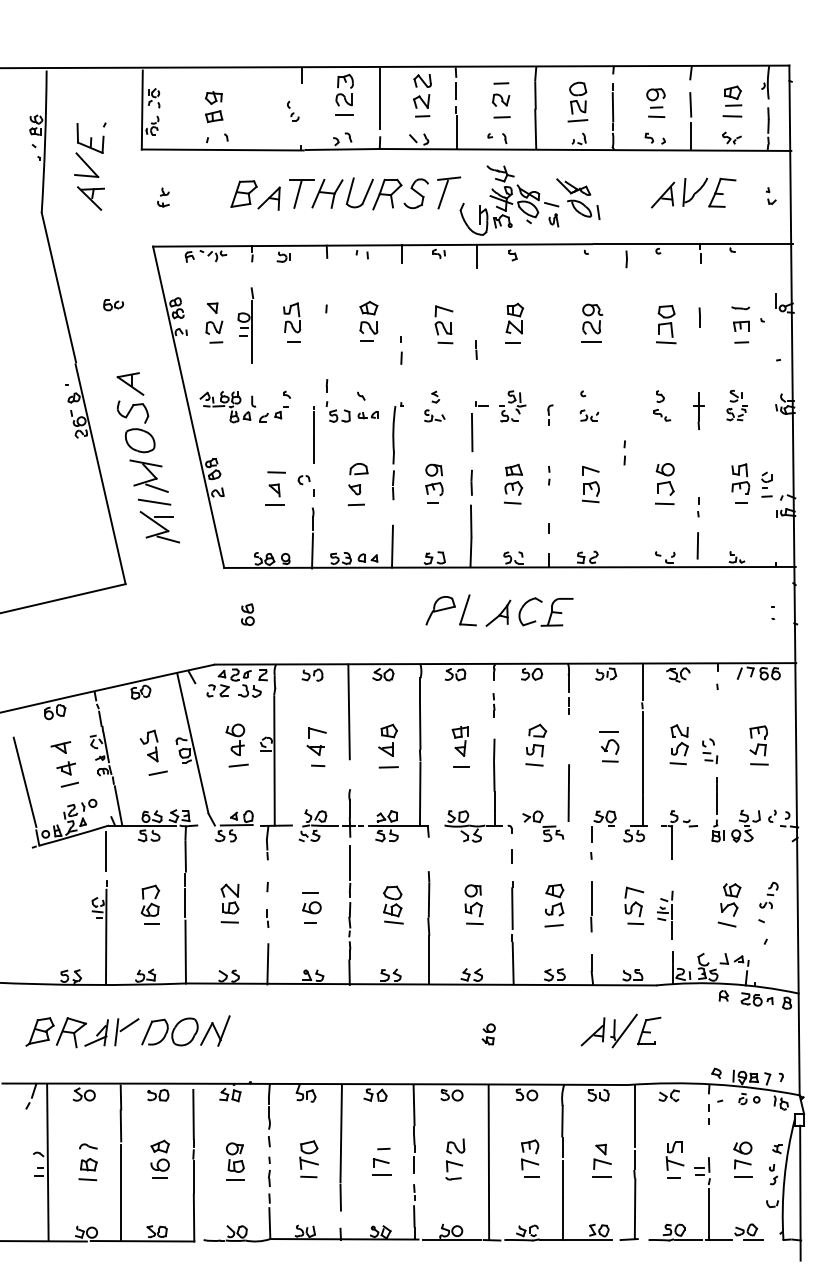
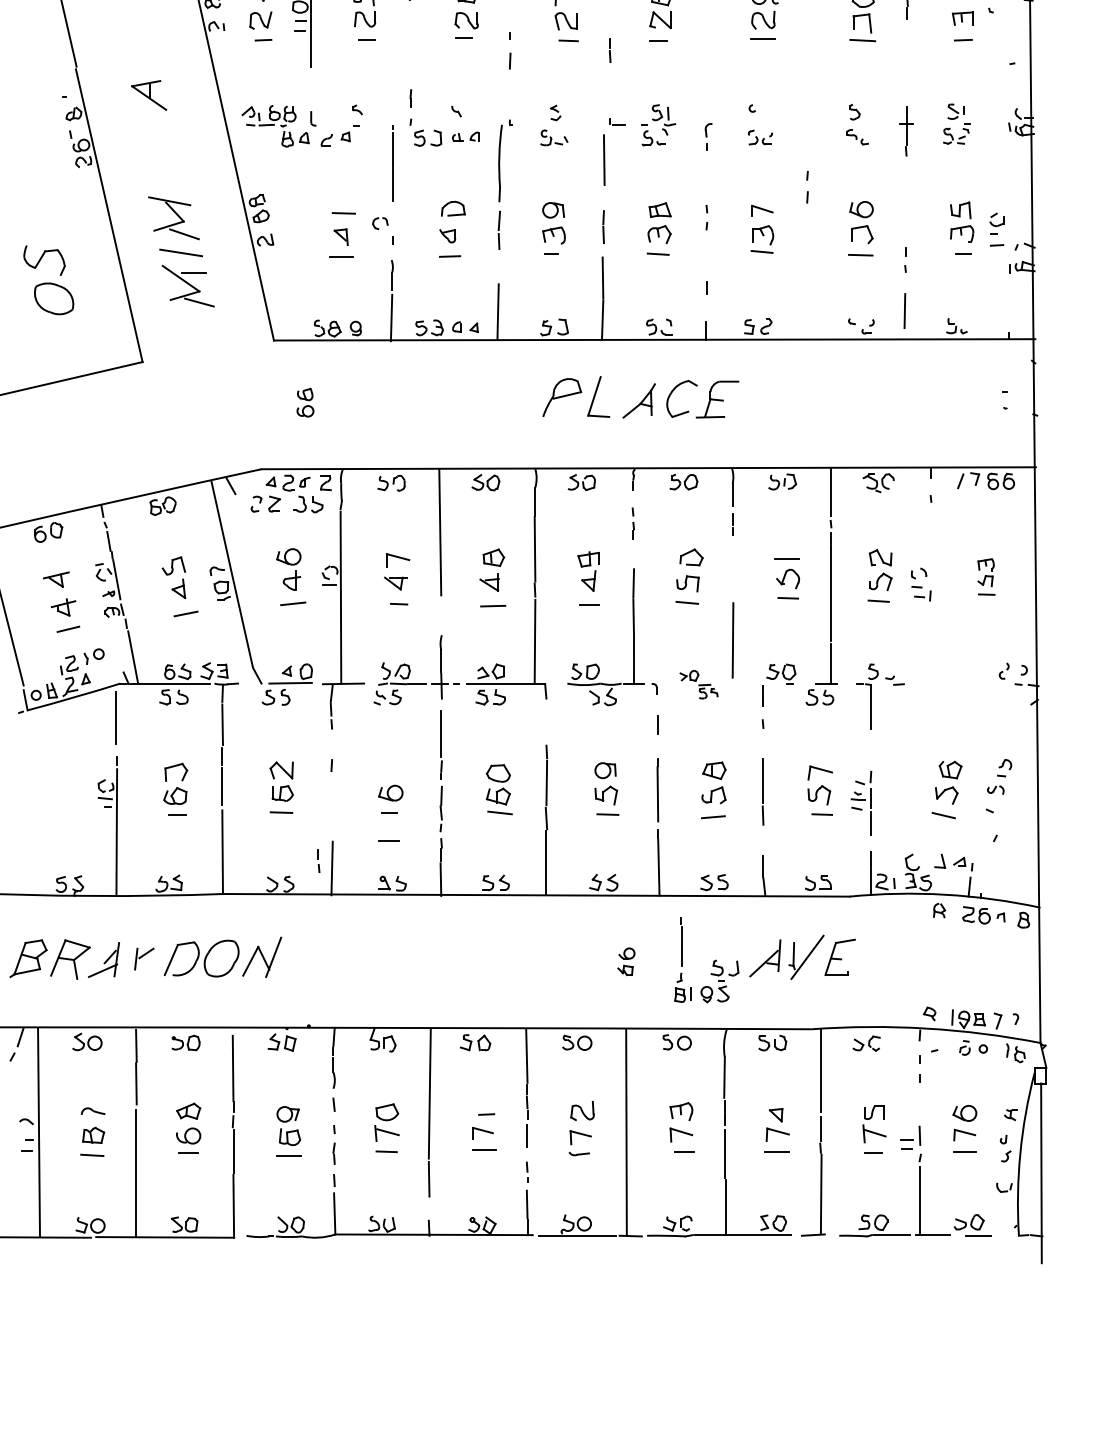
part: (135, 426) -> (47, 279), moved
part: (758, 745) -> (985, 577), size x0.7
part: (735, 809) -> (705, 959), moved
part: (543, 826) -> (699, 684), size x0.7
line: (310, 892) -> (388, 840), moved
line: (267, 917) -> (318, 859), moved
part: (126, 1032) -> (143, 959), size x0.6

